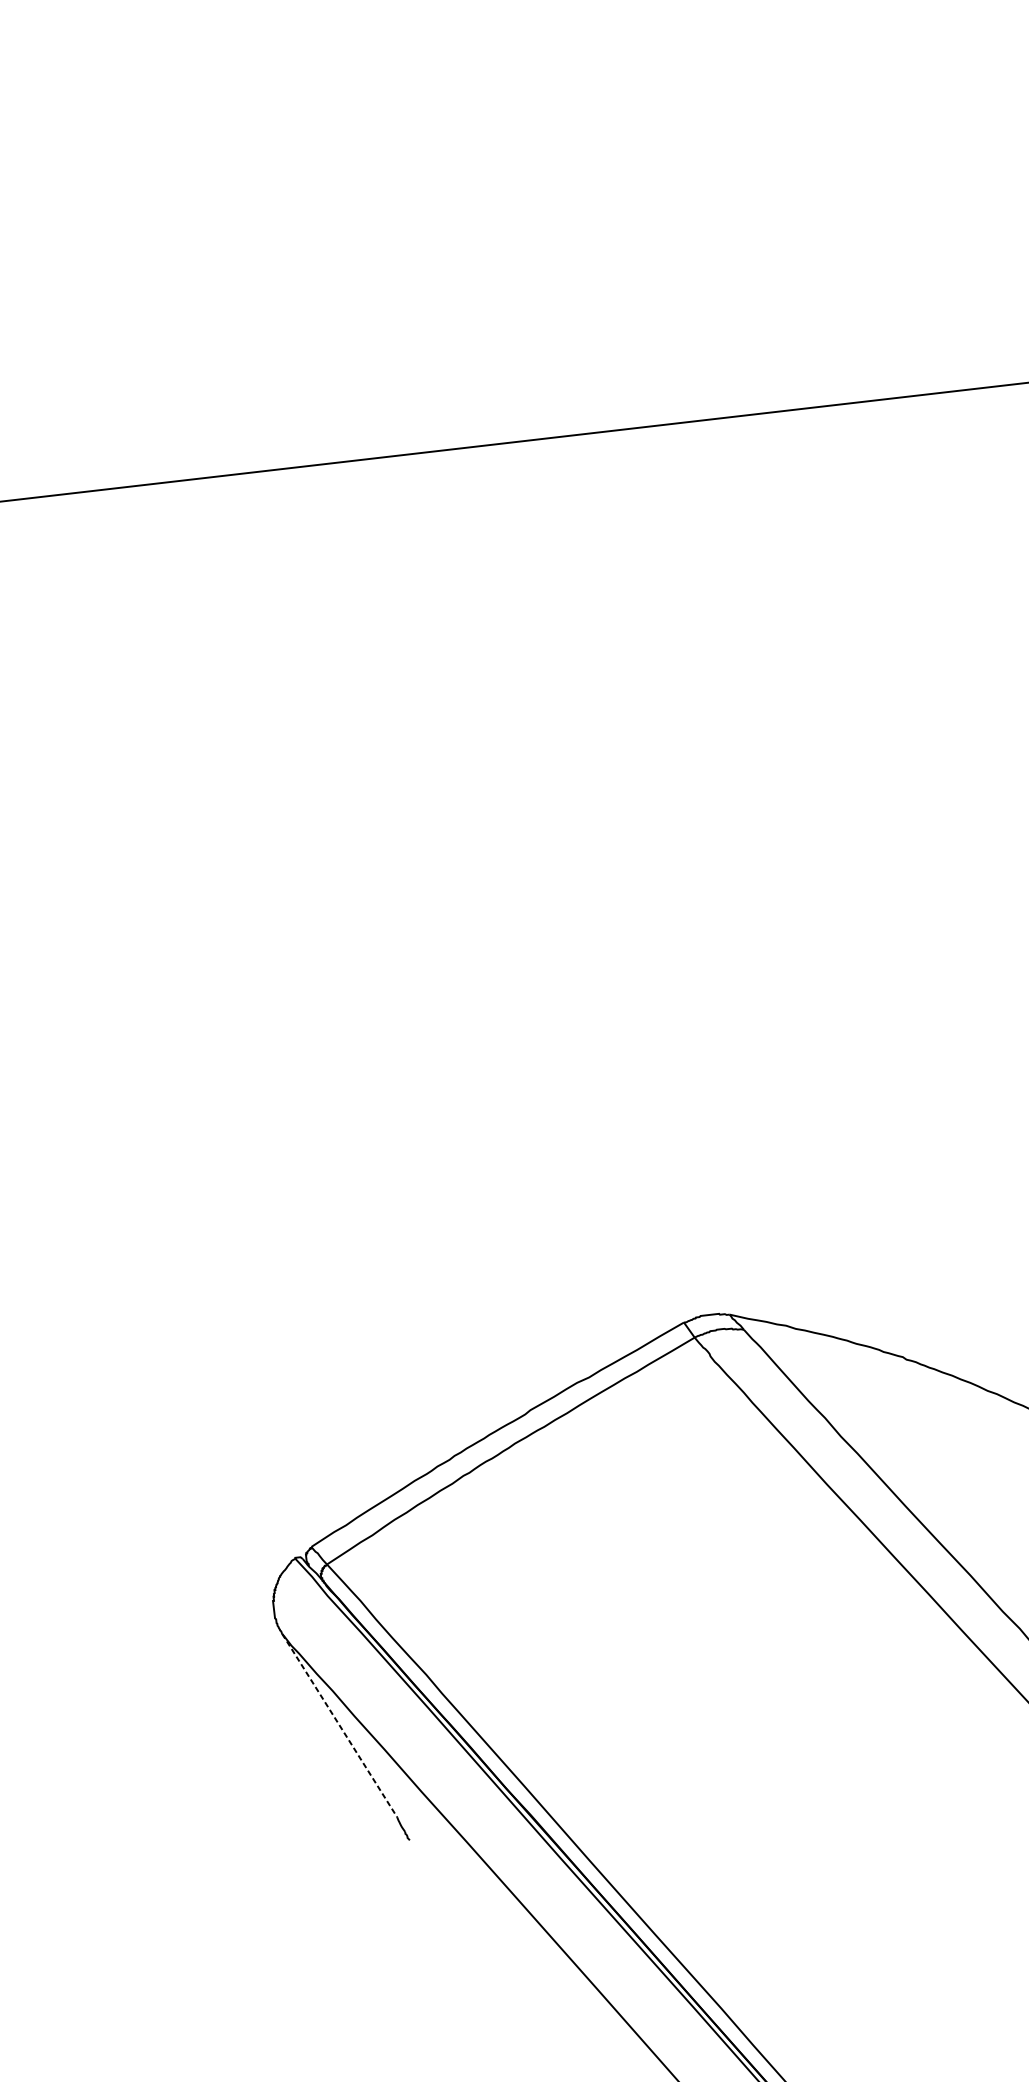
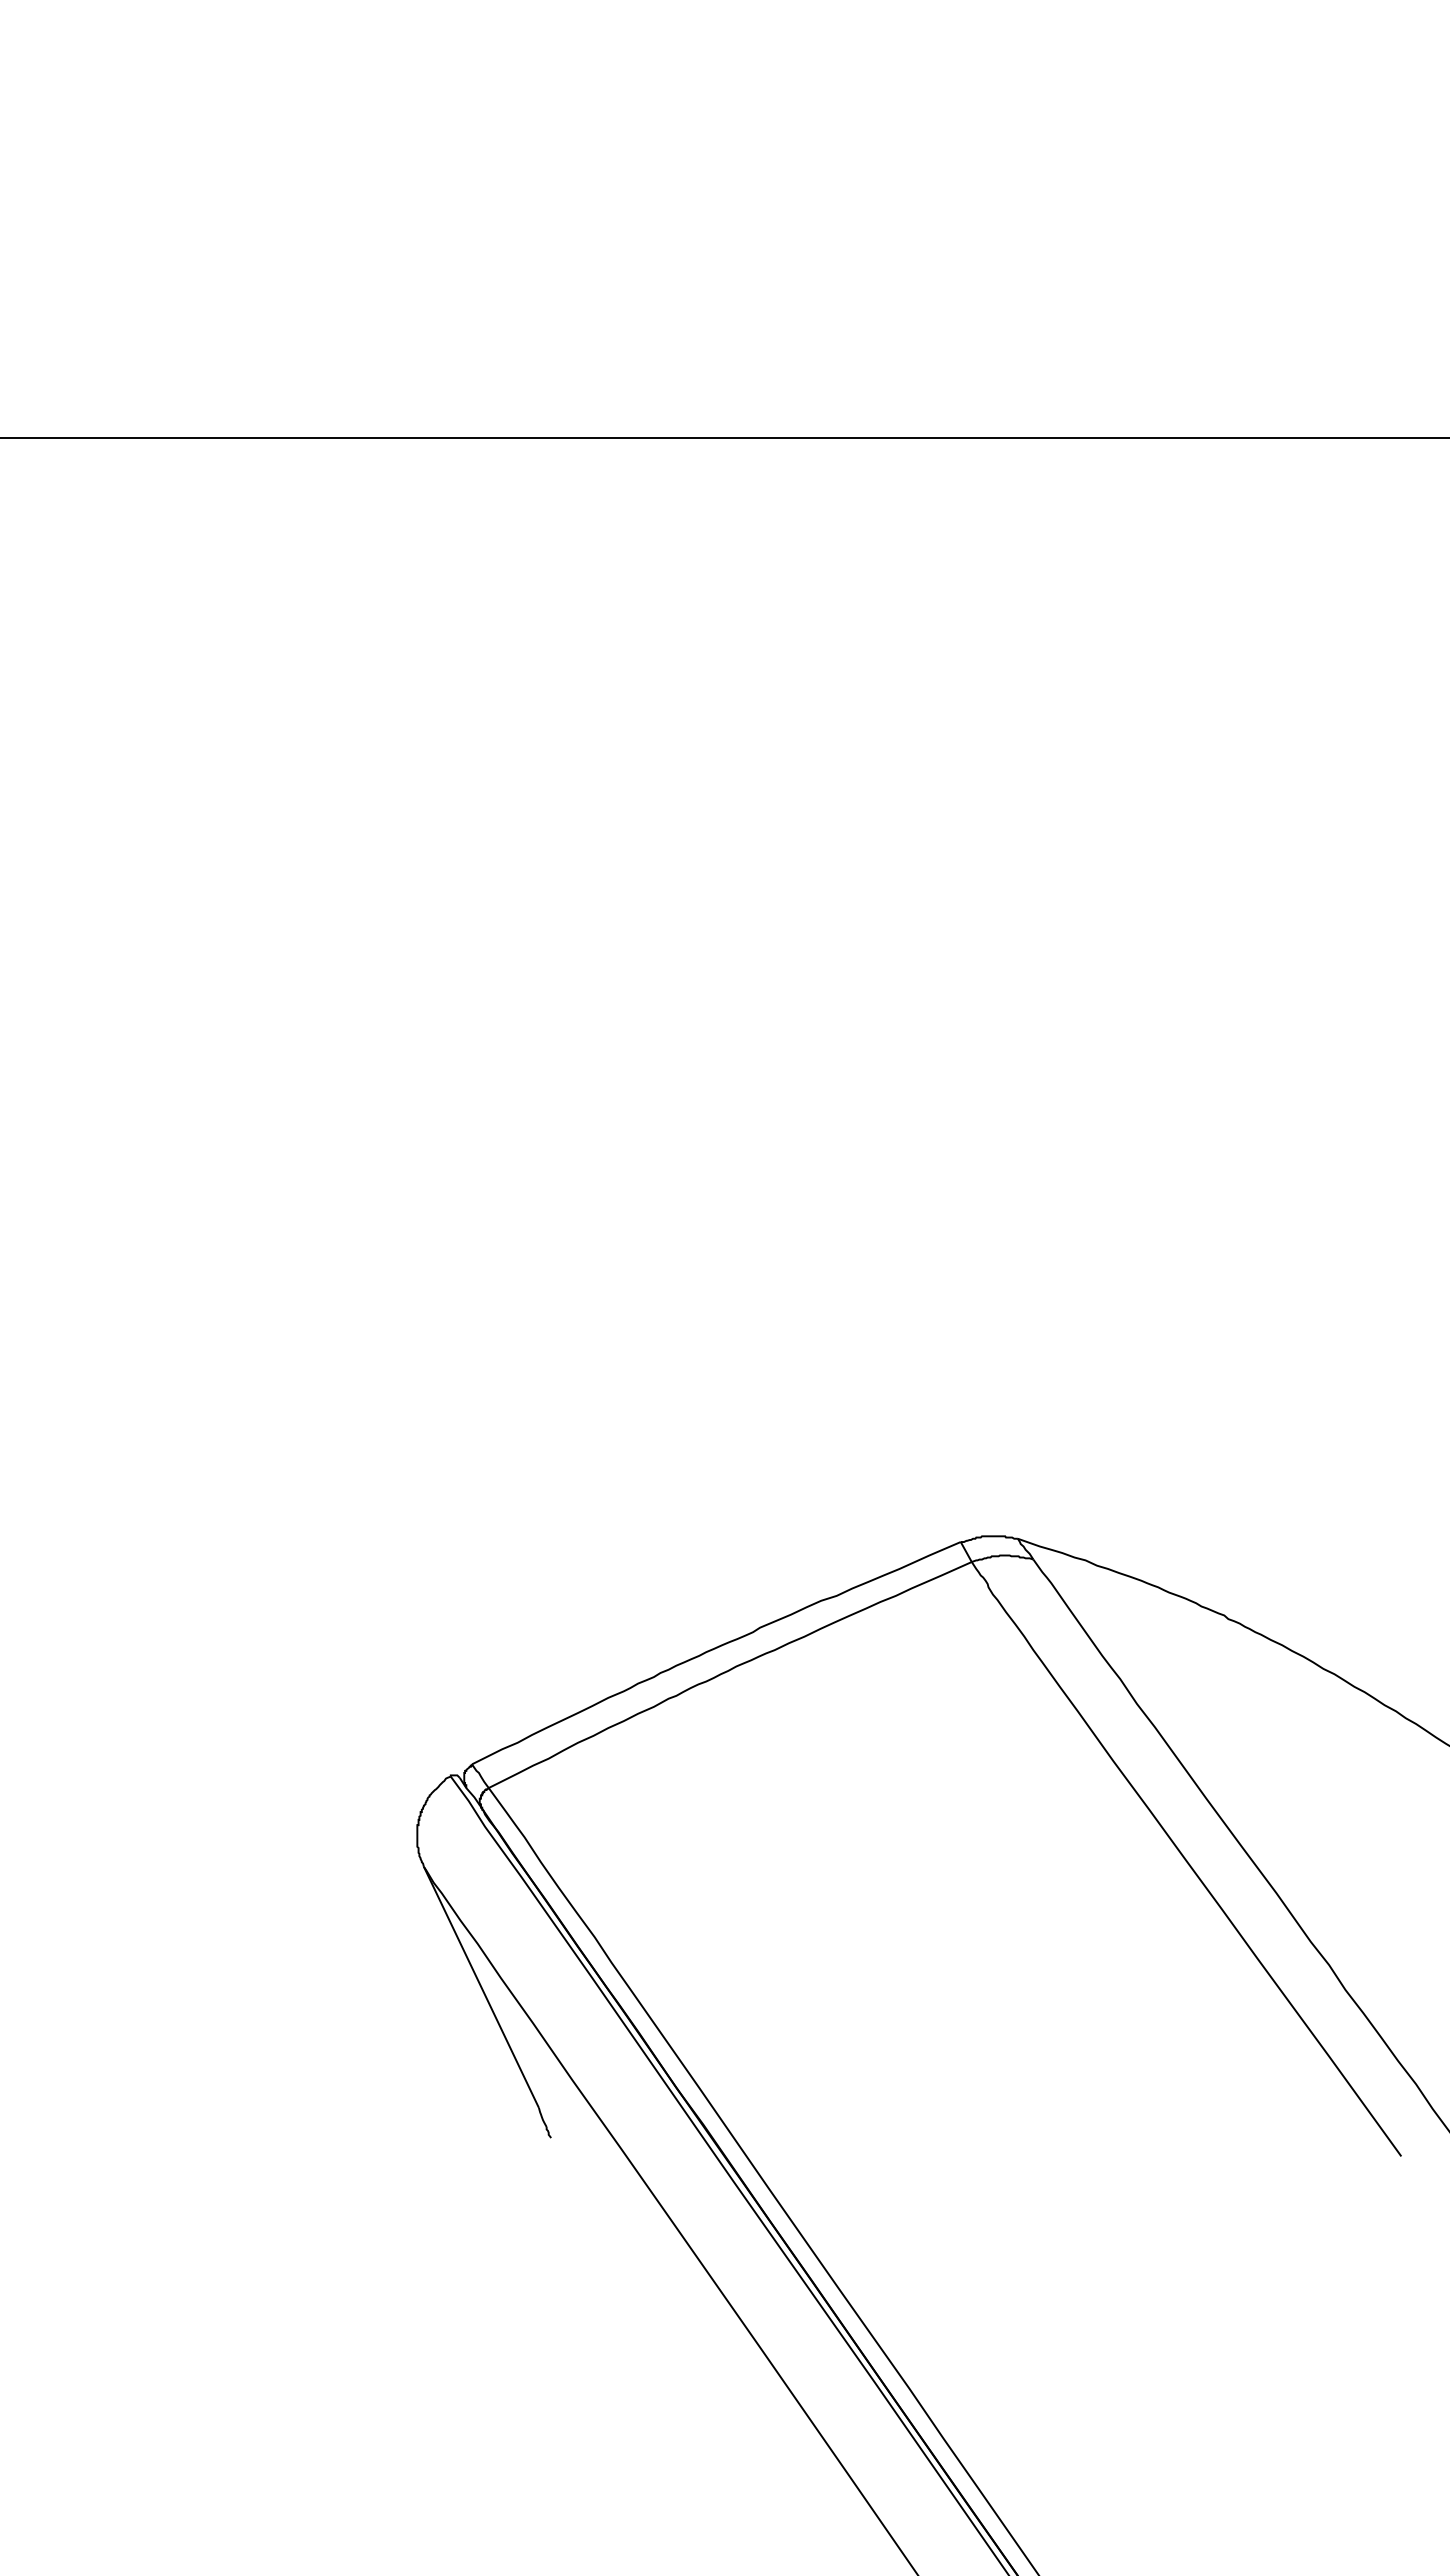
line: (339, 1725) -> (481, 1987), dashed -> solid

